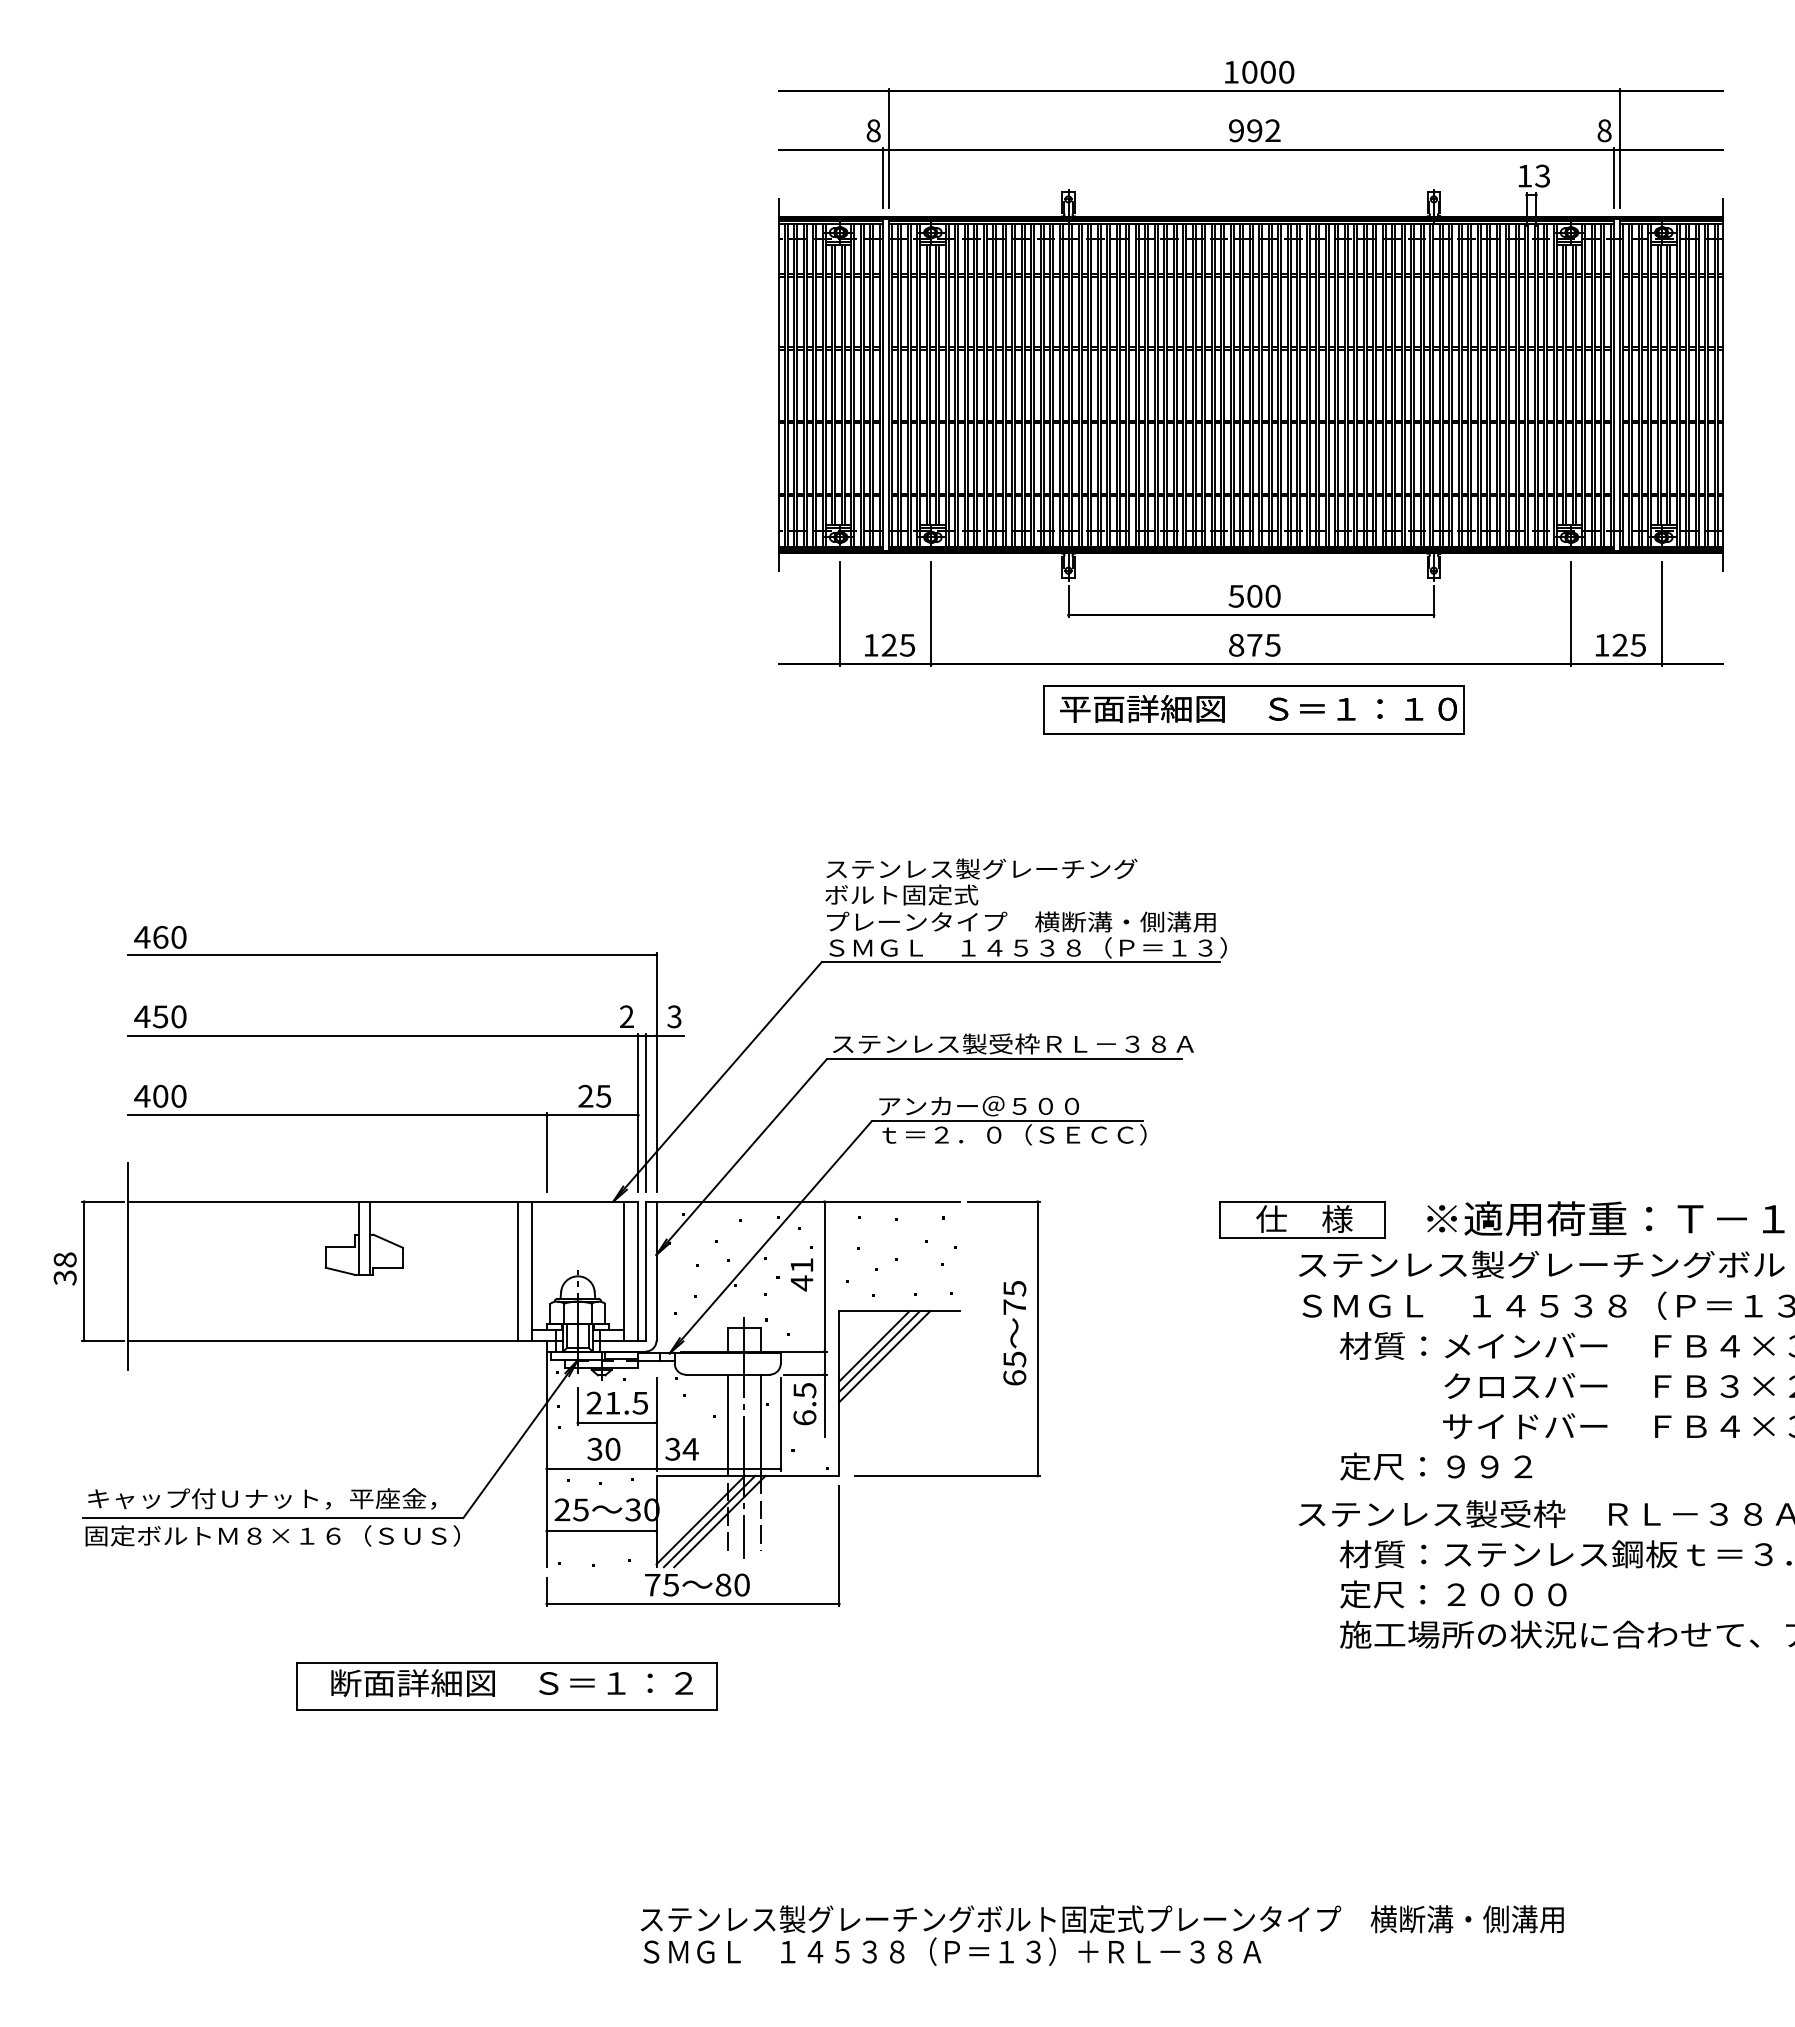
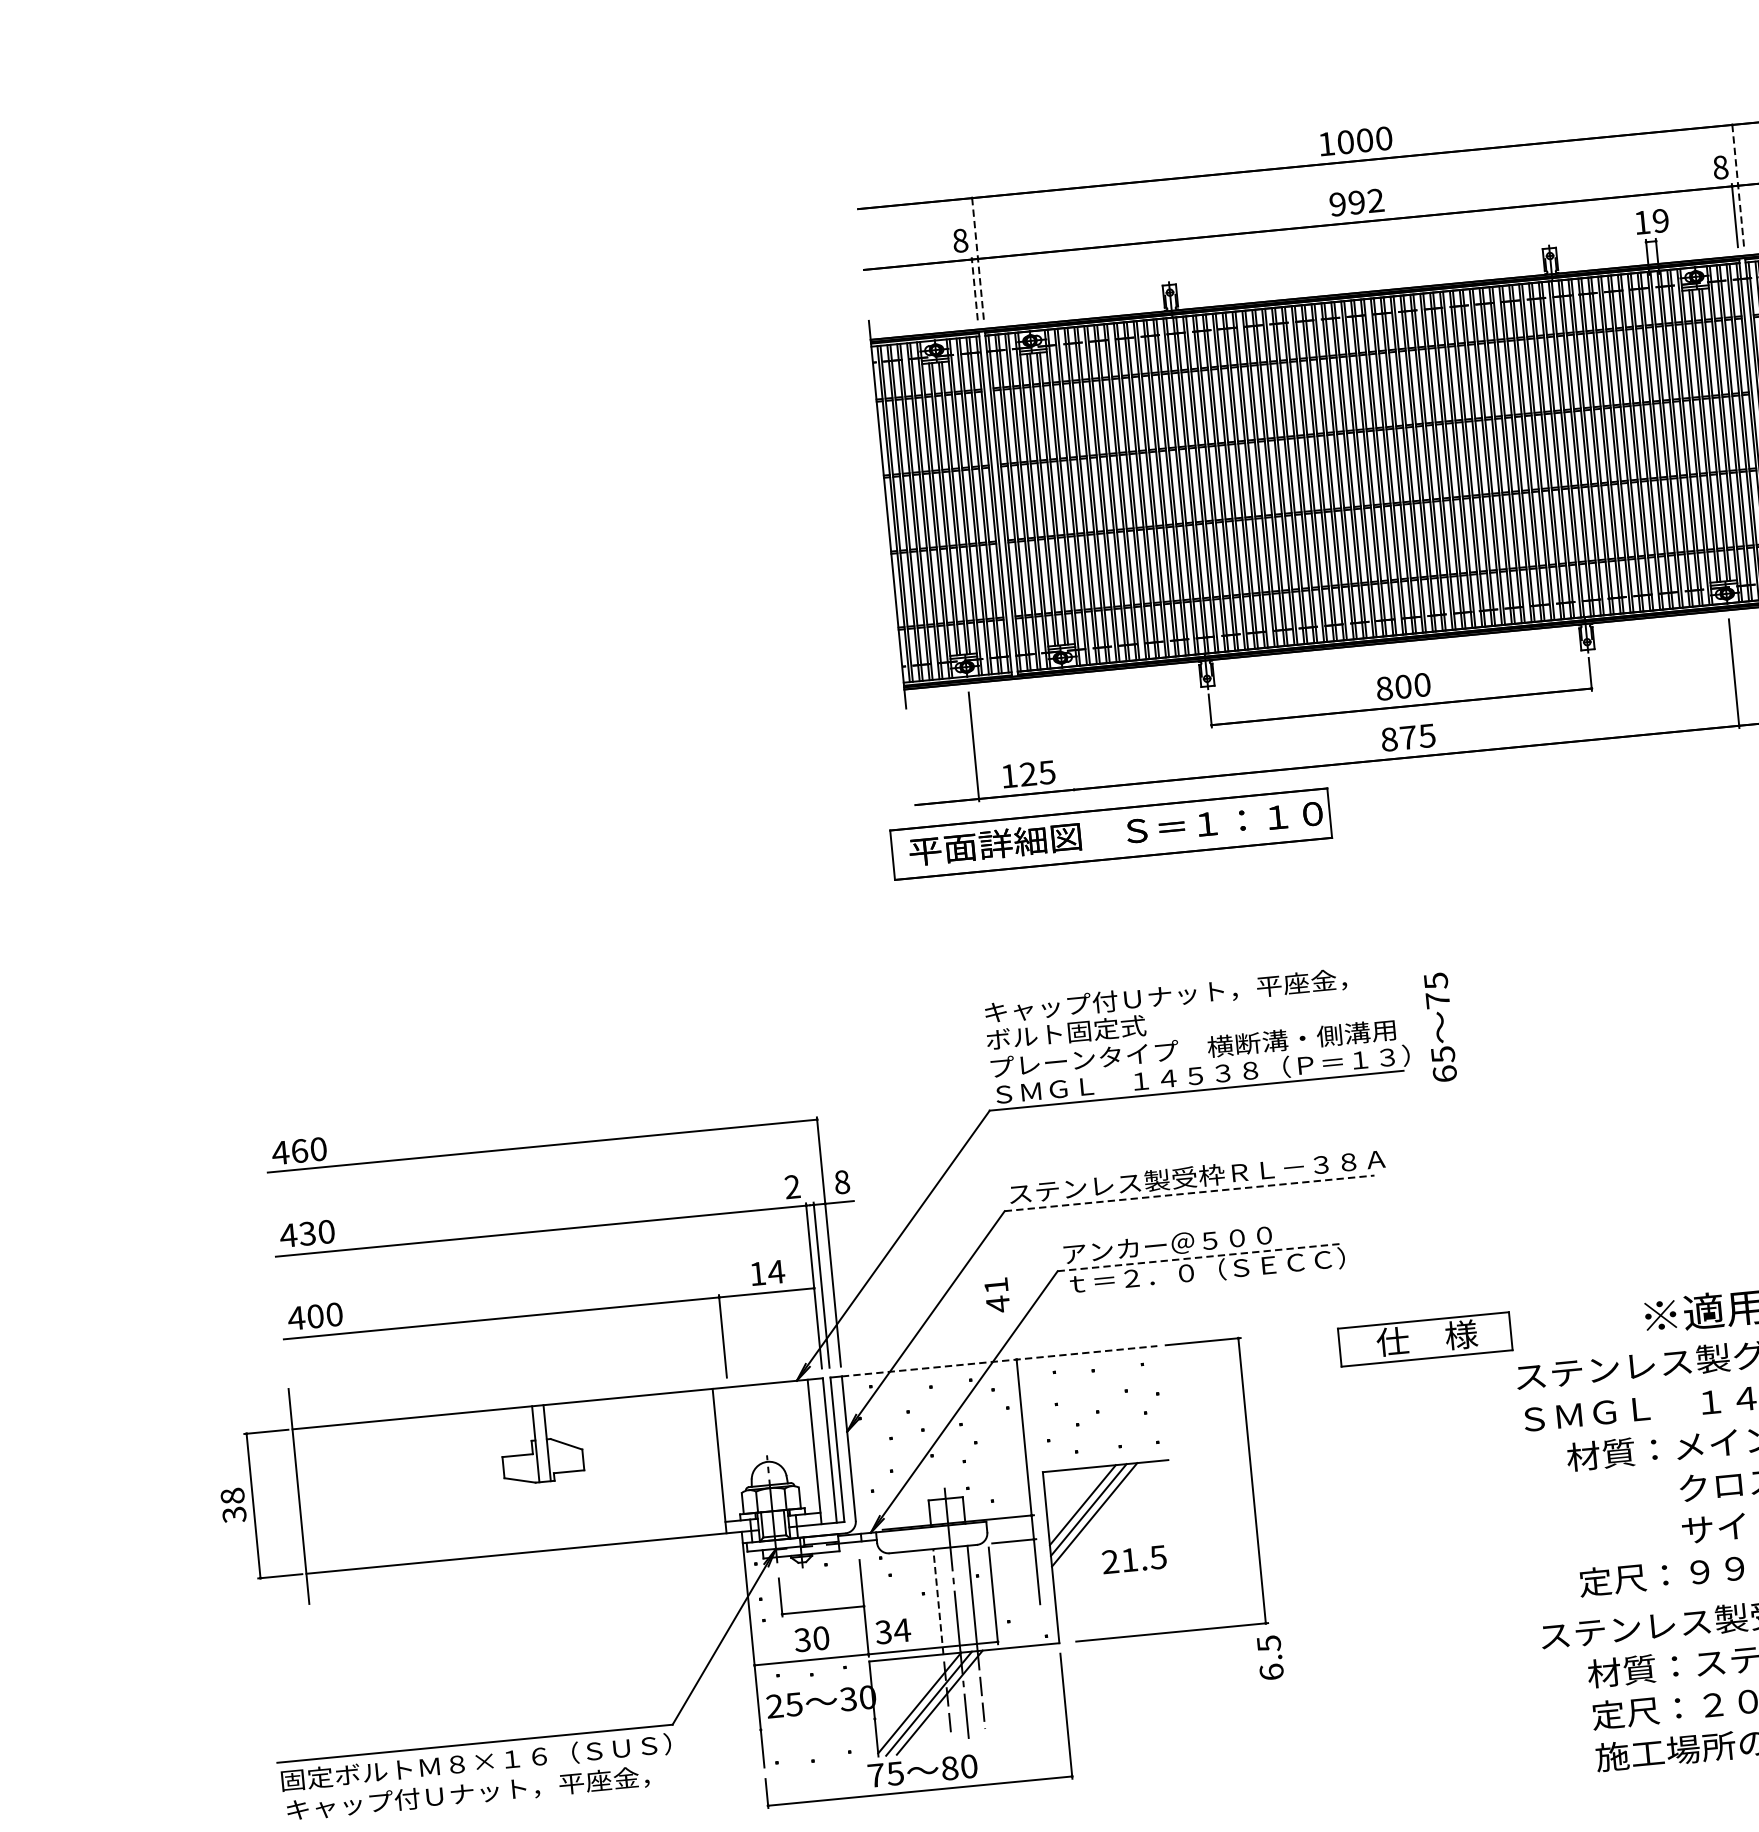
line: (888, 148) -> (977, 257), solid -> dashed
line: (1619, 148) -> (1737, 184), solid -> dashed
text: (1542, 176) -> (1660, 221), 13 -> 19
line: (882, 177) -> (974, 288), solid -> dashed
text: (1236, 596) -> (1384, 688), 500 -> 800
line: (931, 613) -> (1068, 737), removed
part: (1253, 709) -> (1110, 833), moved
text: (999, 868) -> (1165, 995), ステンレス製グレーチング -> キャップ付Ｕナット，平座金，
text: (160, 1016) -> (307, 1233), 450 -> 430
text: (674, 1016) -> (842, 1181), 3 -> 8
line: (1004, 1059) -> (1189, 1193), solid -> dashed
text: (594, 1095) -> (766, 1272), 25 -> 14
line: (1006, 1121) -> (1197, 1257), solid -> dashed
line: (808, 1201) -> (999, 1360), solid -> dashed
part: (1302, 1219) -> (1425, 1338), moved
line: (517, 1270) -> (704, 1461), removed
text: (801, 1274) -> (996, 1295), moved
text: (1014, 1333) -> (1440, 1027), moved
text: (616, 1402) -> (1133, 1559), moved
text: (804, 1404) -> (1269, 1658), moved
line: (727, 1425) -> (938, 1602), solid -> dashed
text: (262, 1498) -> (468, 1793), moved
line: (601, 1531) -> (817, 1724), removed

